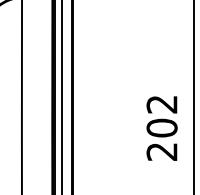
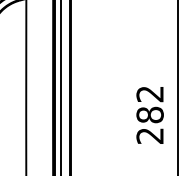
text: (161, 127) -> (149, 114), 202 -> 282

